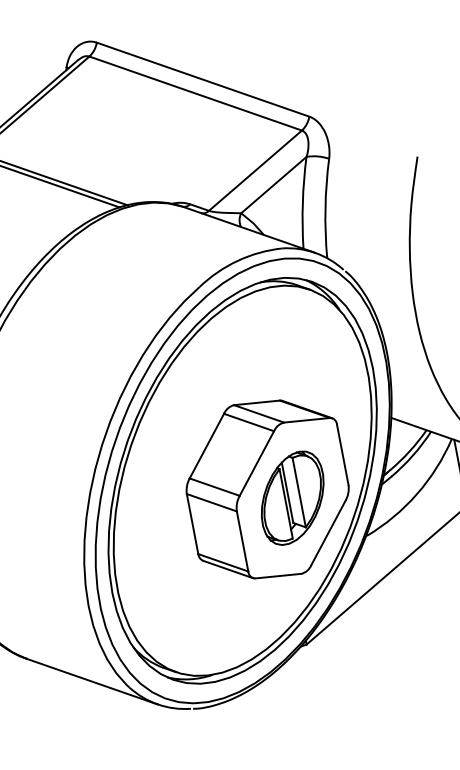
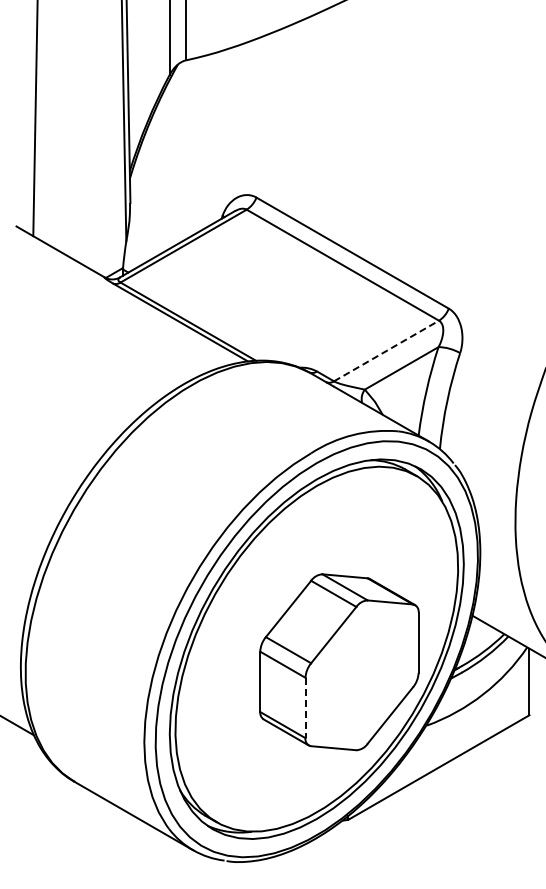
line: (255, 171) -> (386, 351), solid -> dashed
part: (291, 497) -> (361, 674), removed
line: (242, 541) -> (305, 708), solid -> dashed

